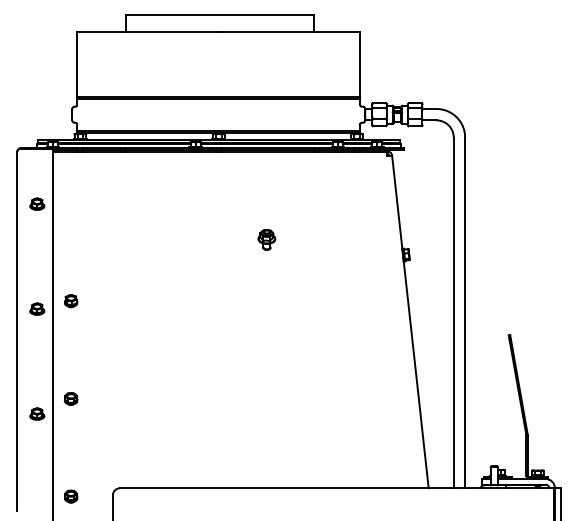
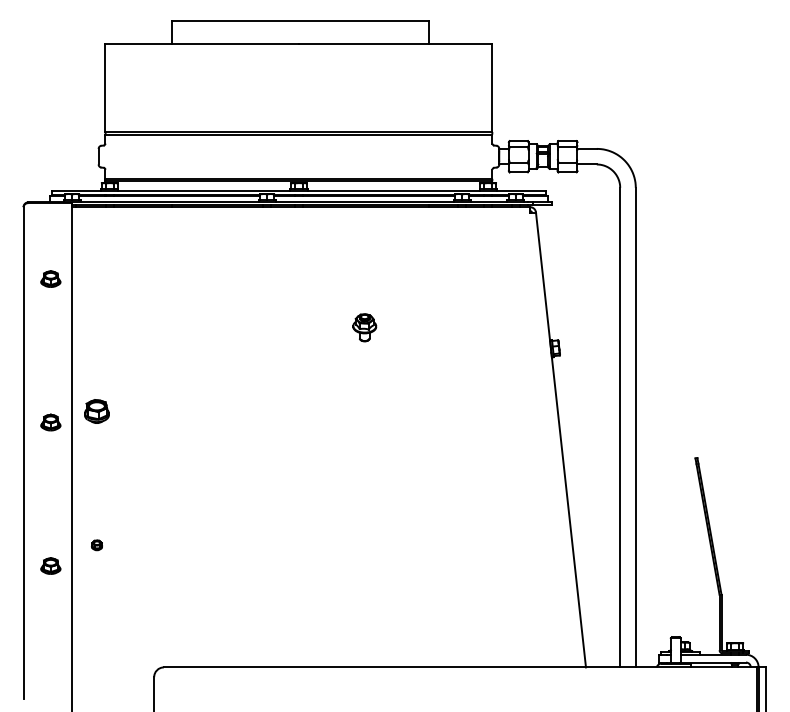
part: (71, 301) -> (97, 412), size x1.4
part: (70, 398) -> (96, 544), size x0.6
part: (71, 496) -> (97, 678), removed

